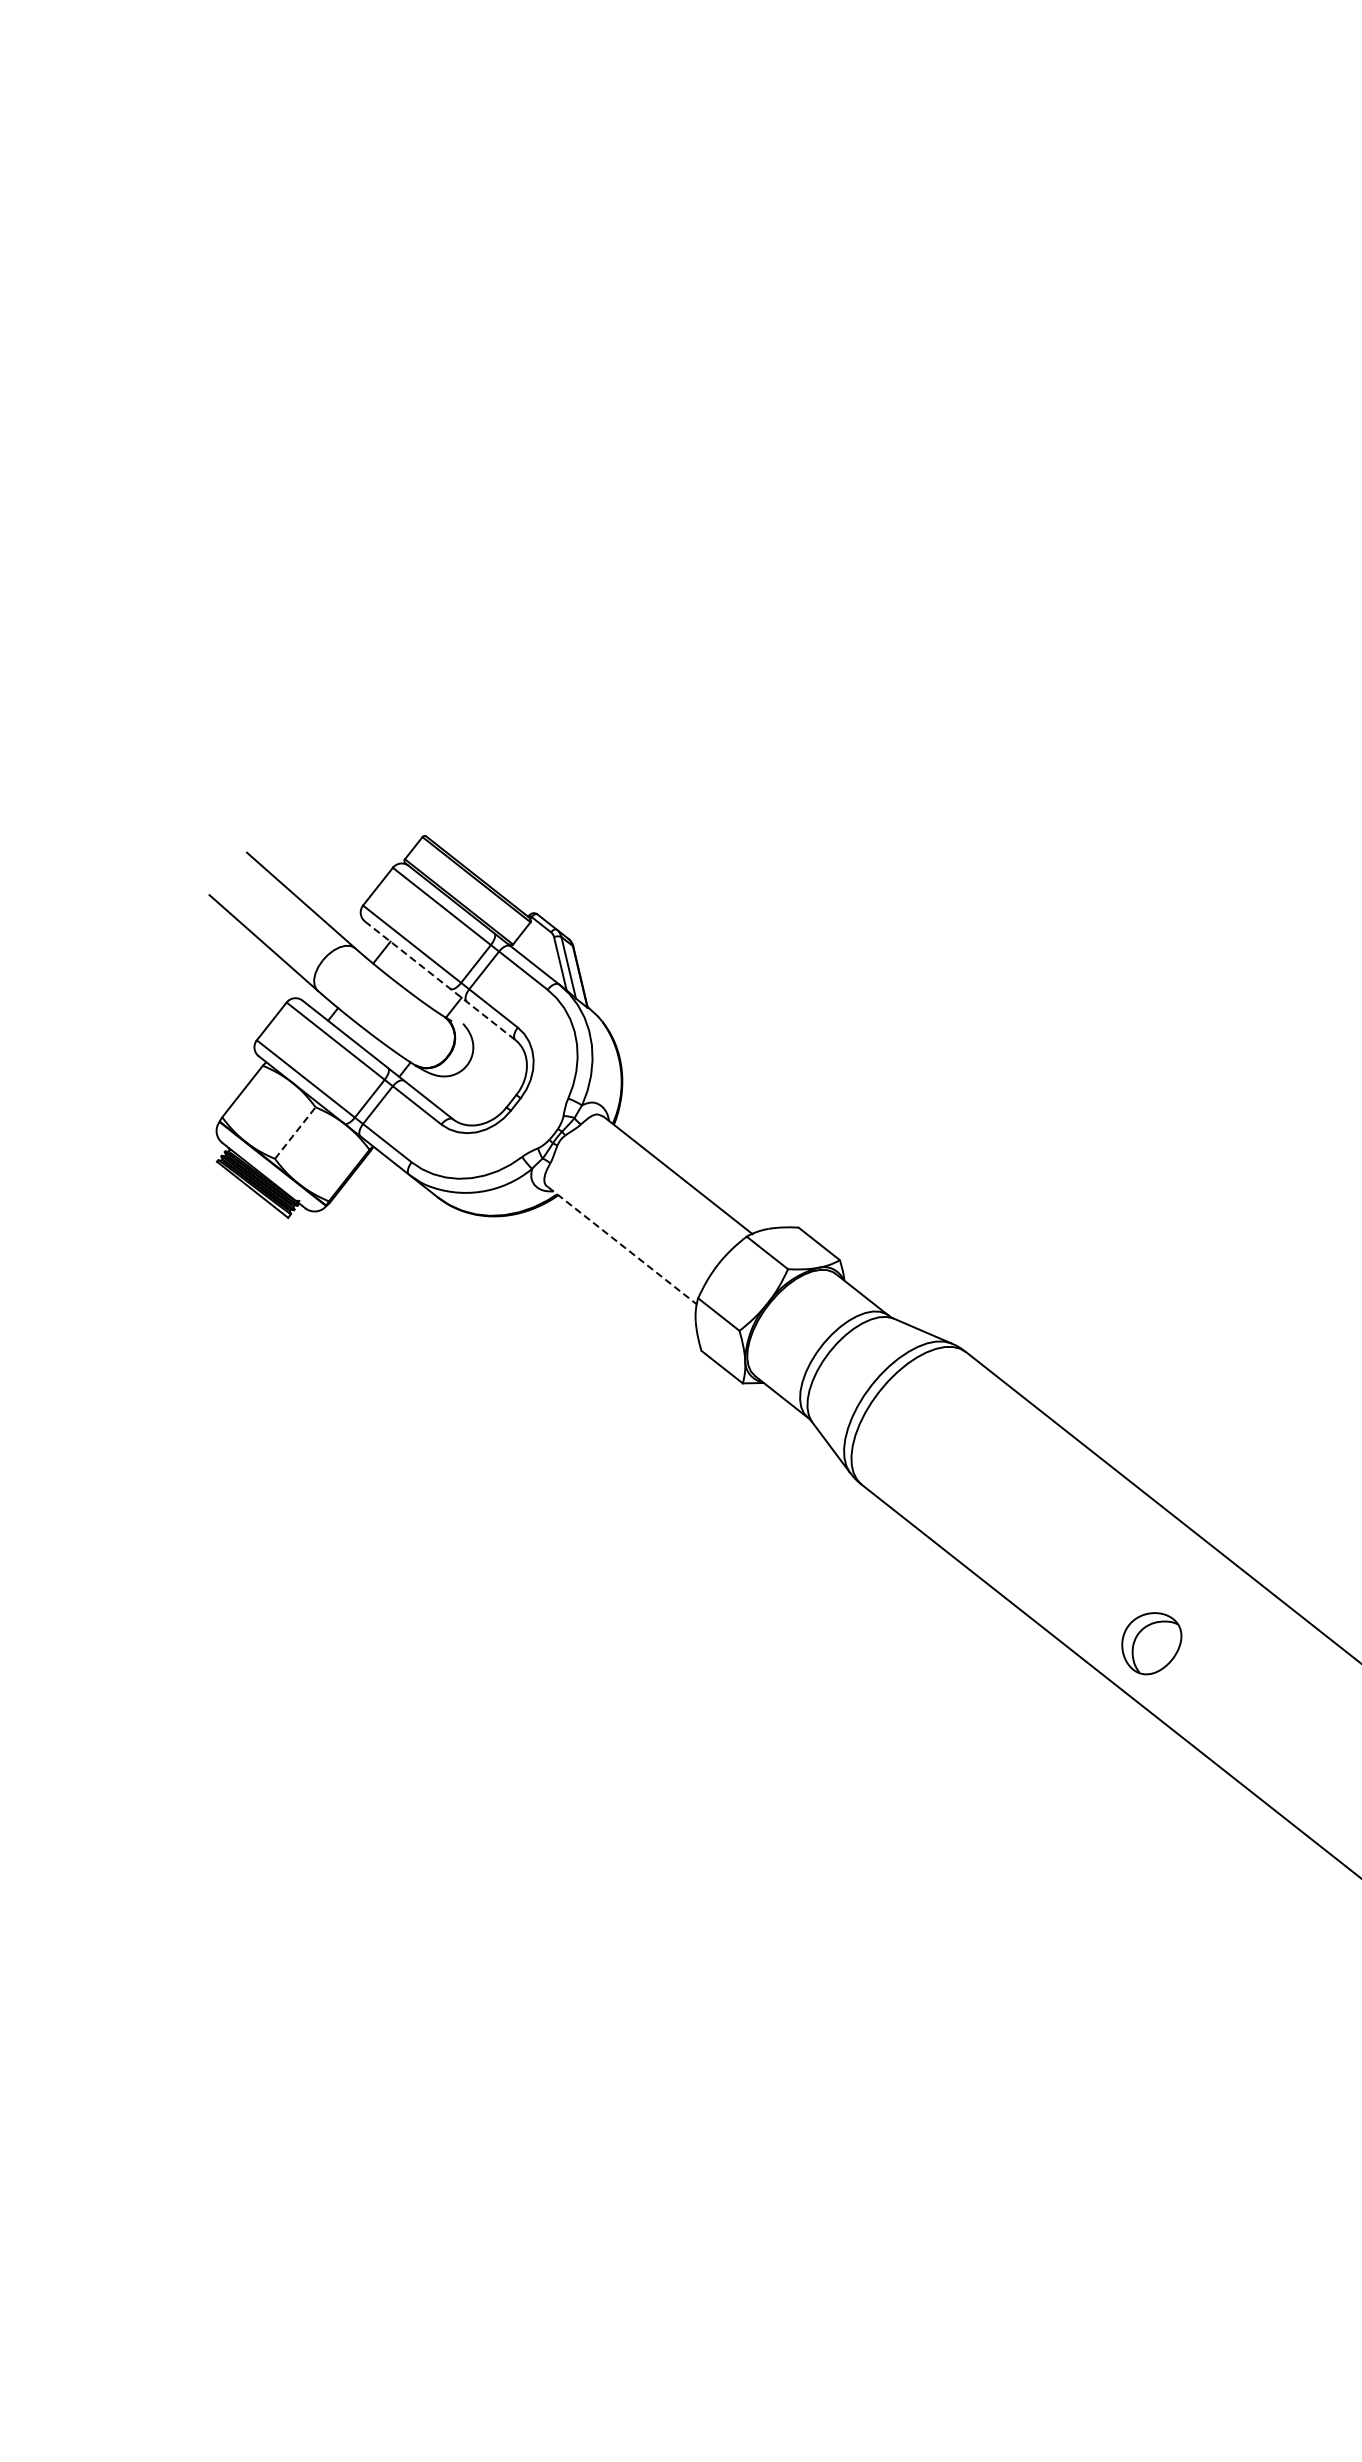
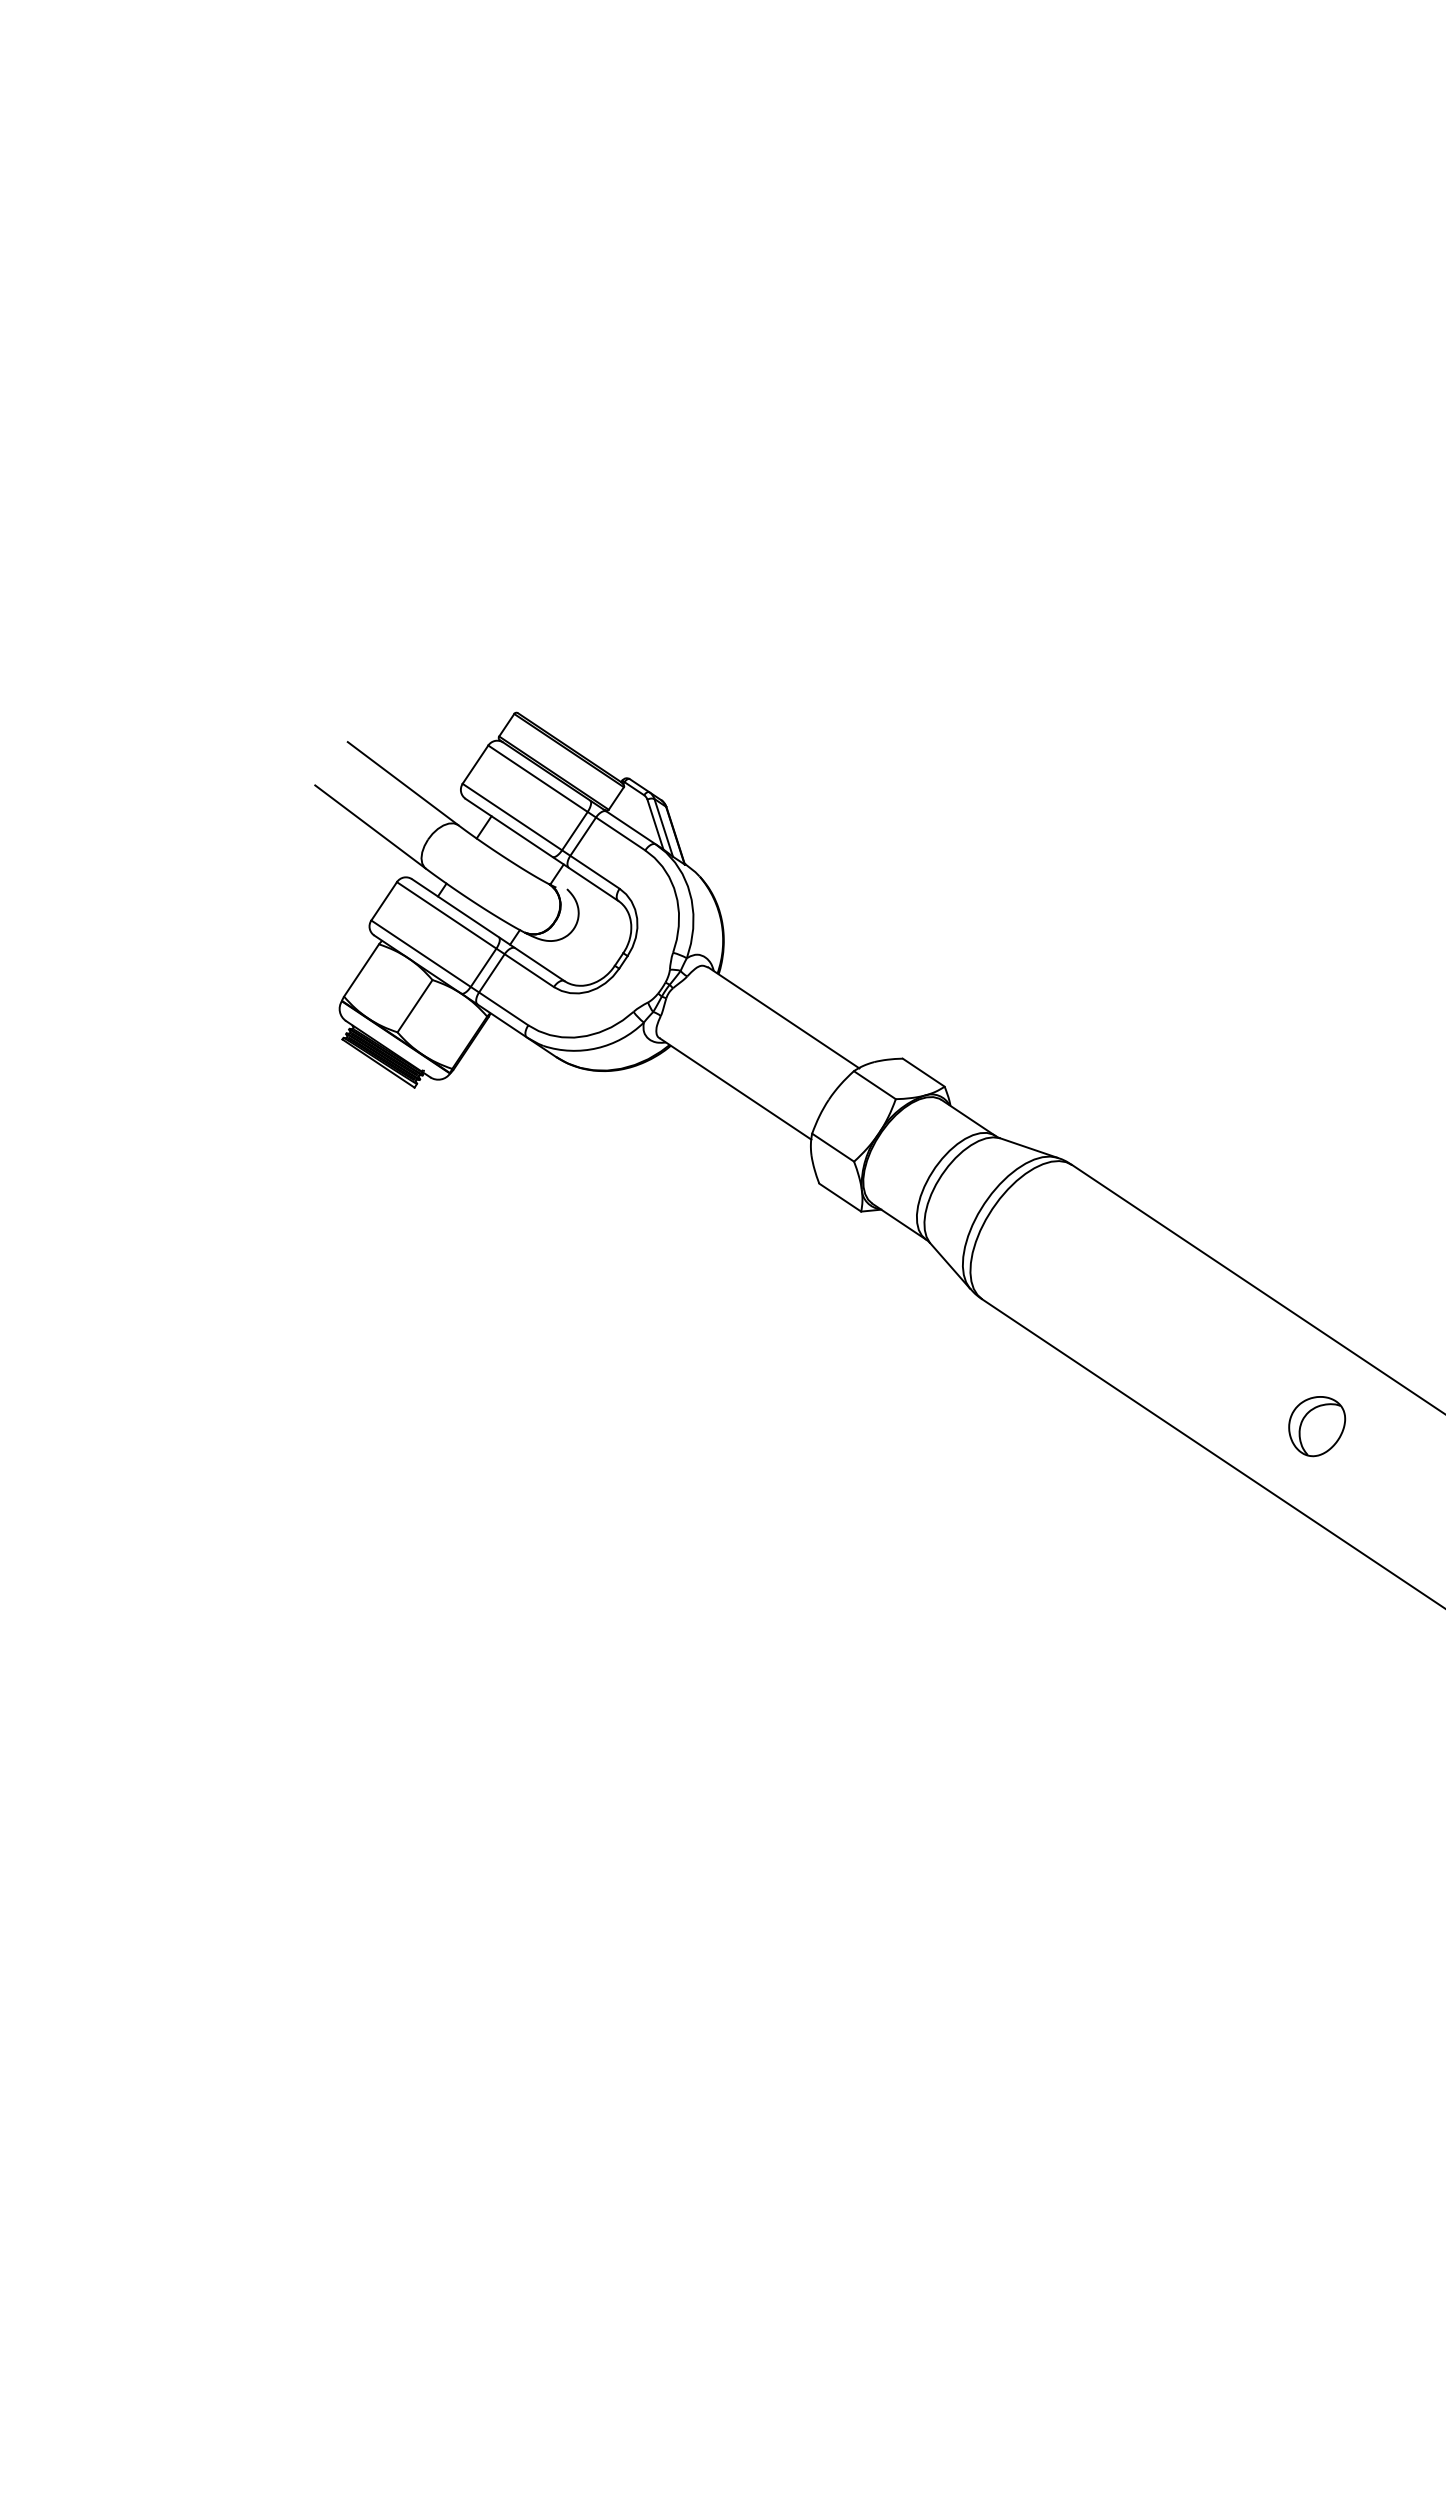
line: (439, 980) -> (541, 849), dashed -> solid
line: (295, 1132) -> (415, 1005), dashed -> solid
line: (621, 1246) -> (735, 1089), dashed -> solid
part: (1151, 1643) -> (1317, 1426), moved

